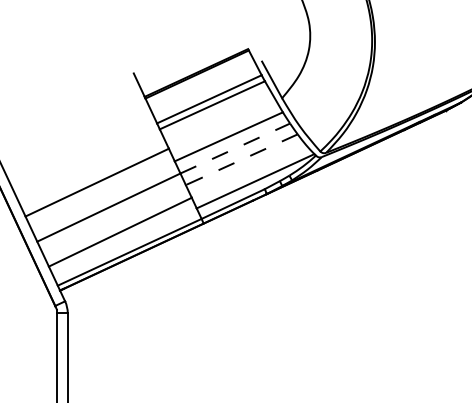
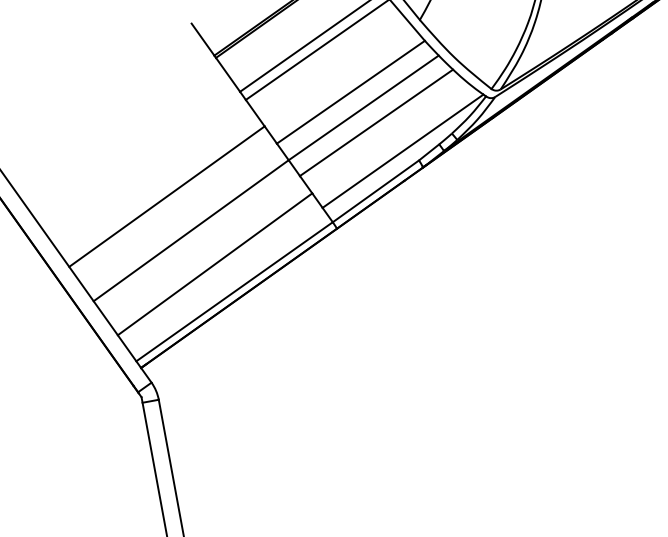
line: (235, 148) -> (364, 107), dashed -> solid
line: (241, 159) -> (376, 122), dashed -> solid

